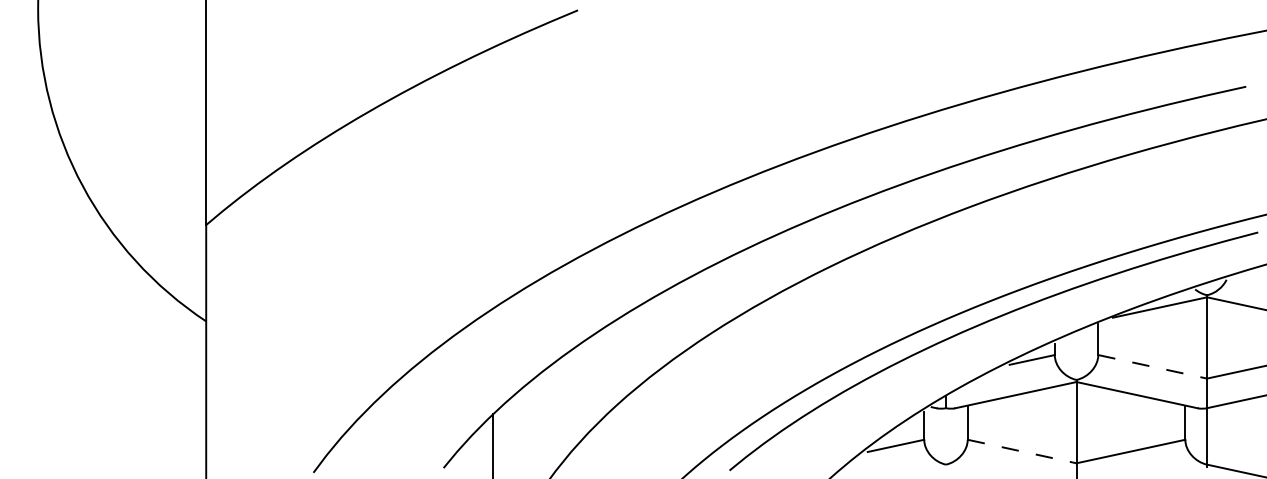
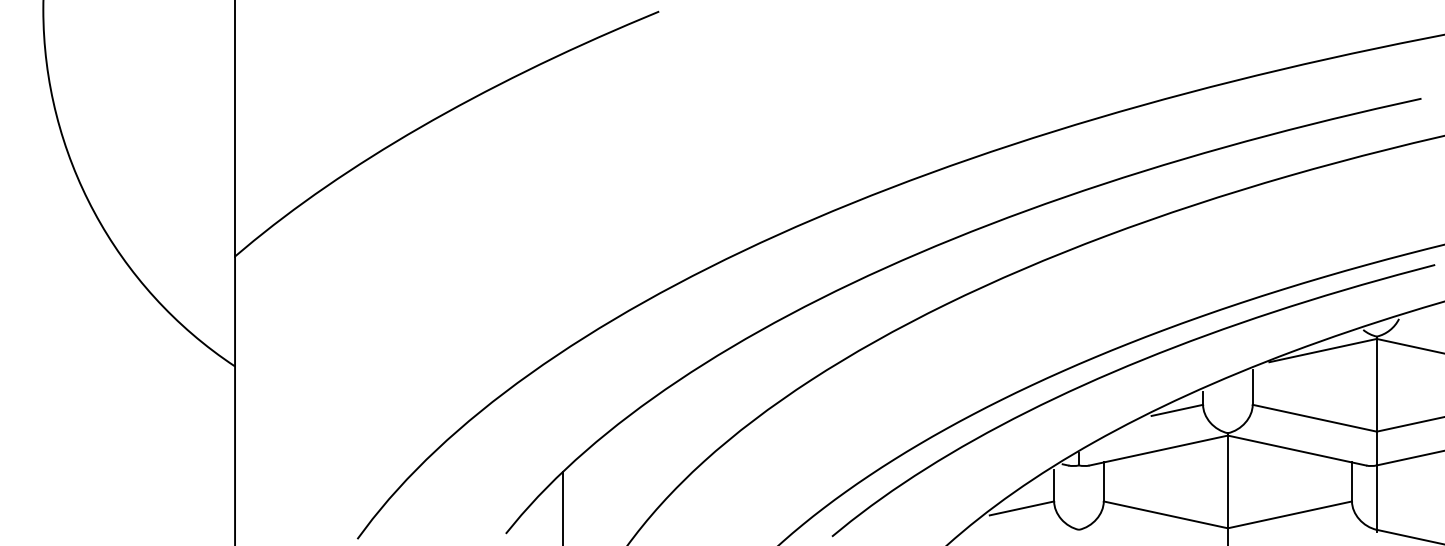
line: (1153, 367) -> (1315, 418), dashed -> solid
line: (1022, 451) -> (1166, 514), dashed -> solid

